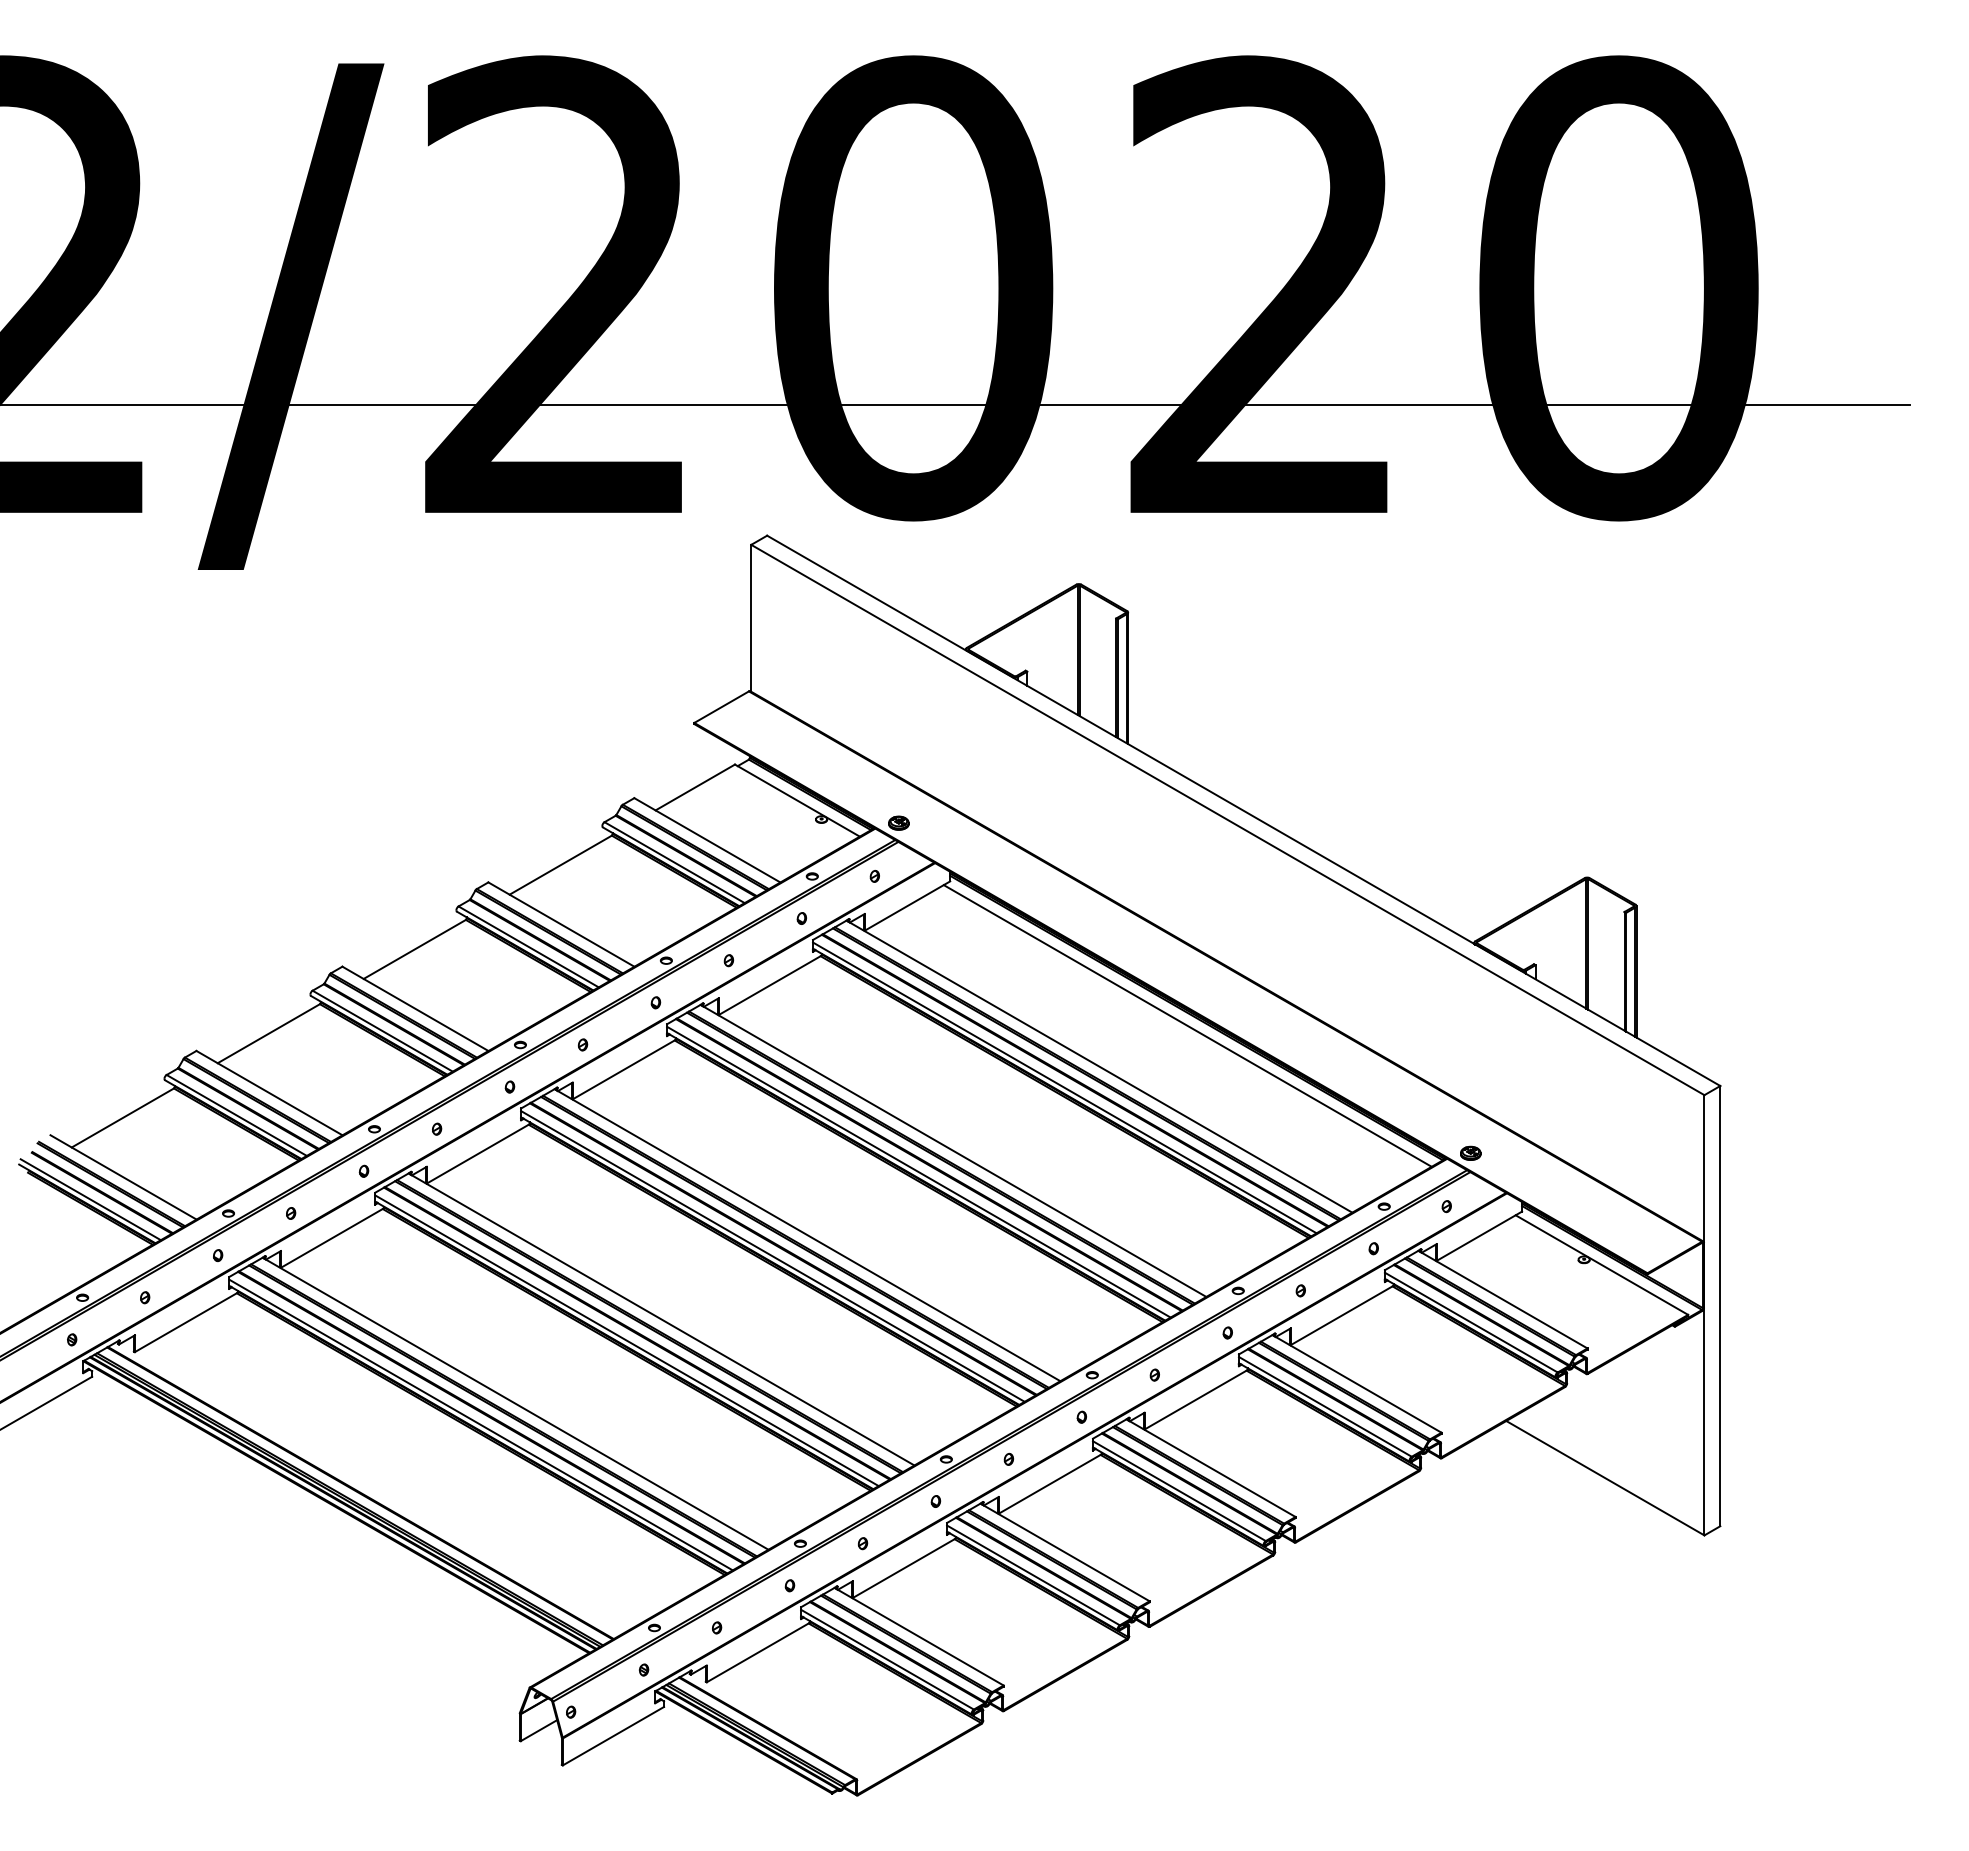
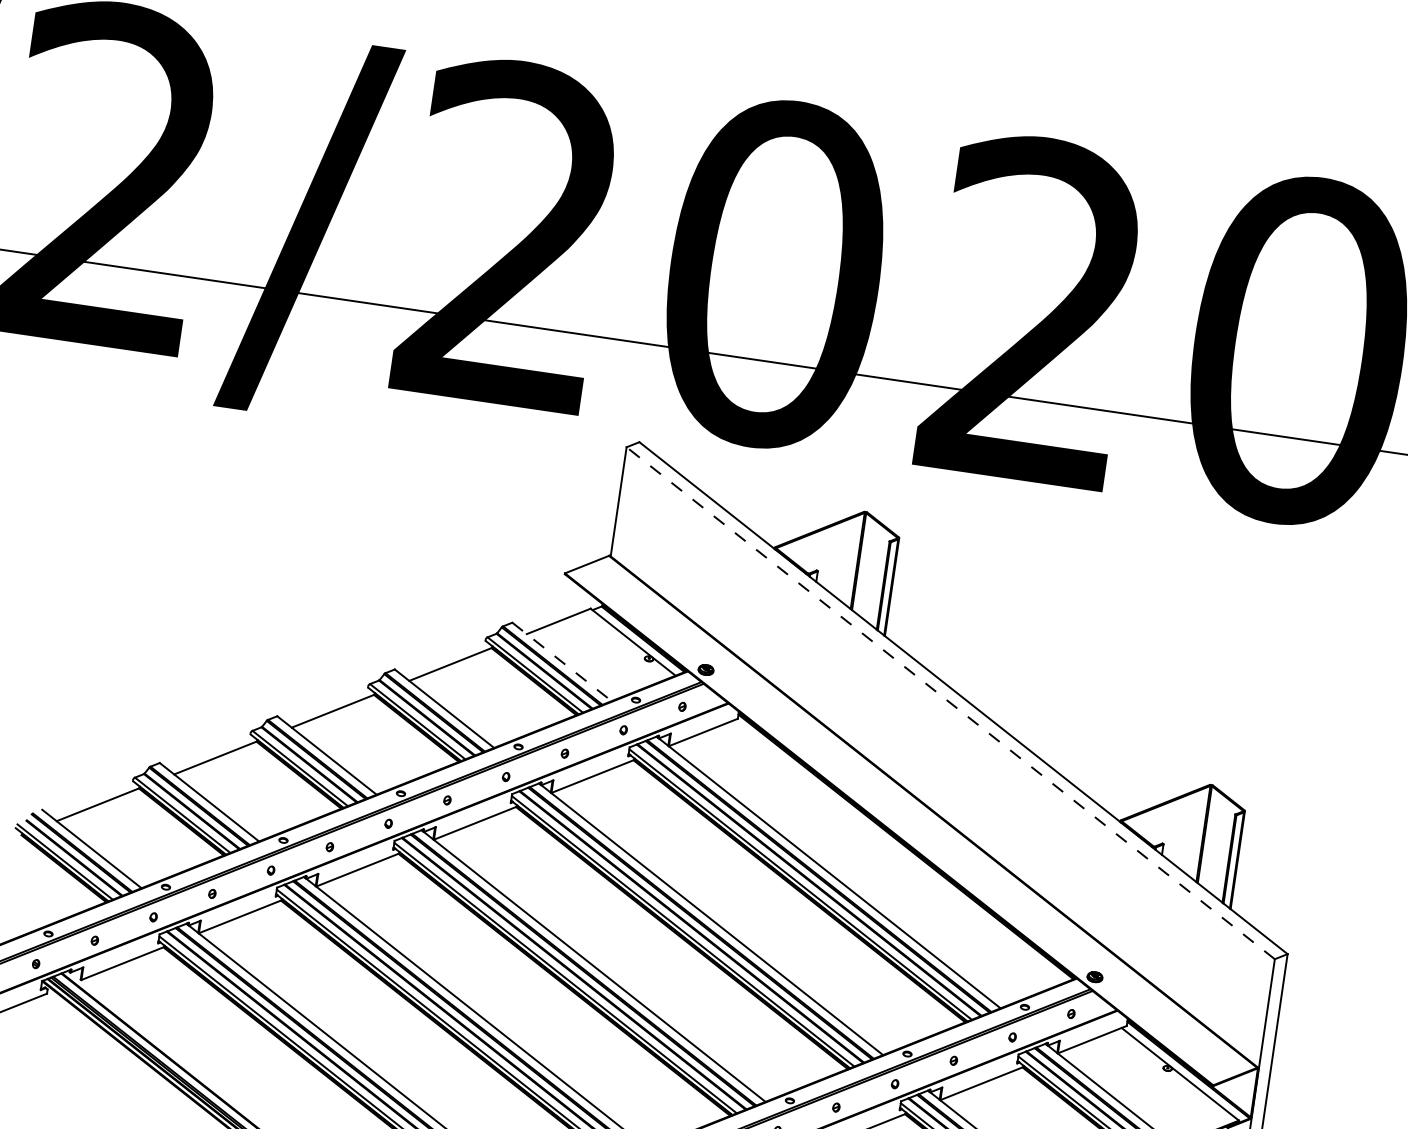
line: (1227, 819) -> (950, 702), solid -> dashed
line: (707, 840) -> (562, 662), solid -> dashed
line: (1187, 1025) -> (898, 851), removed

